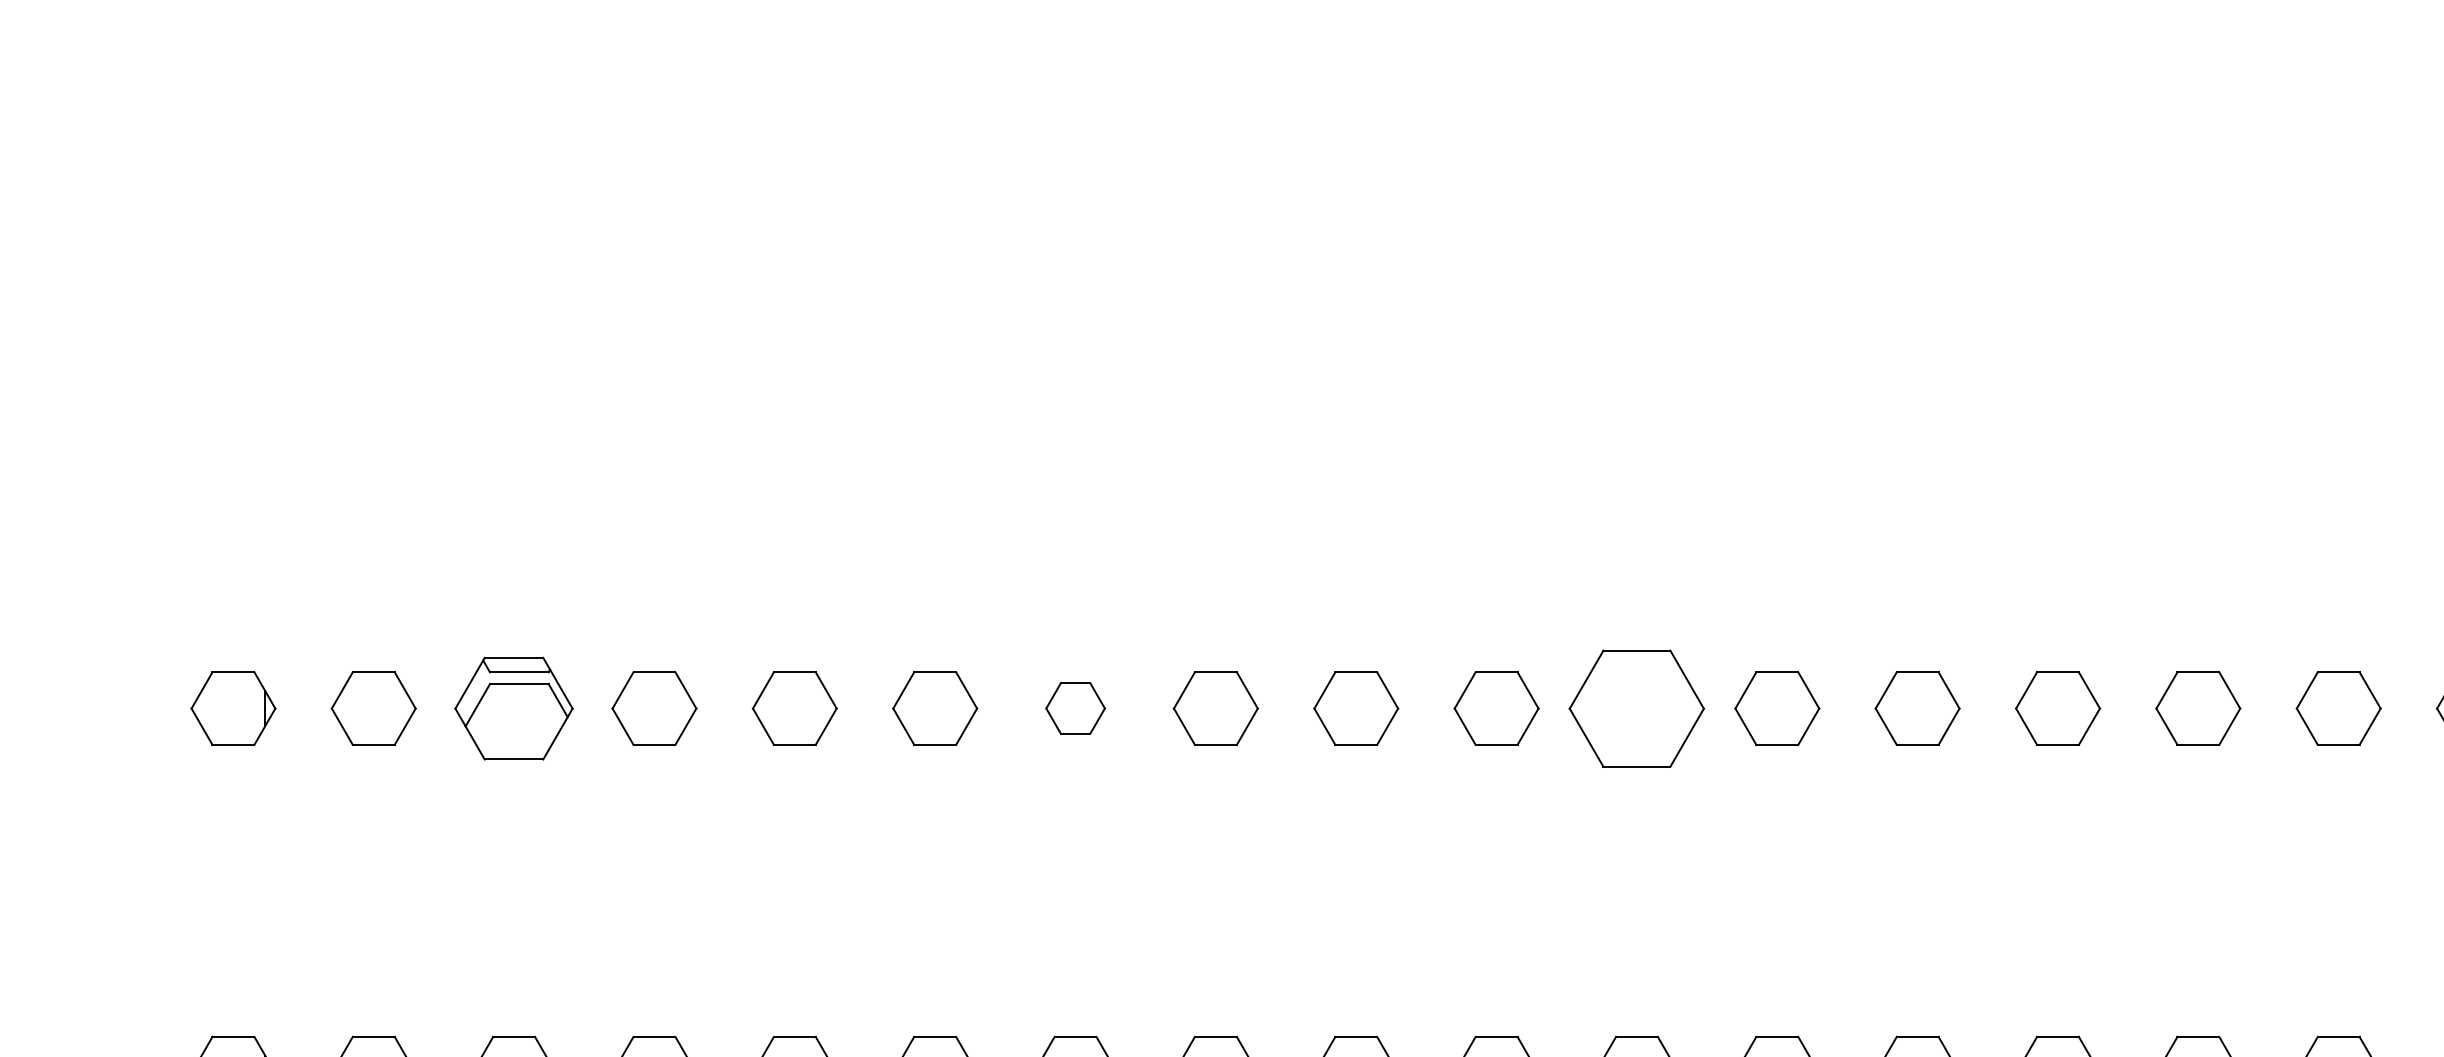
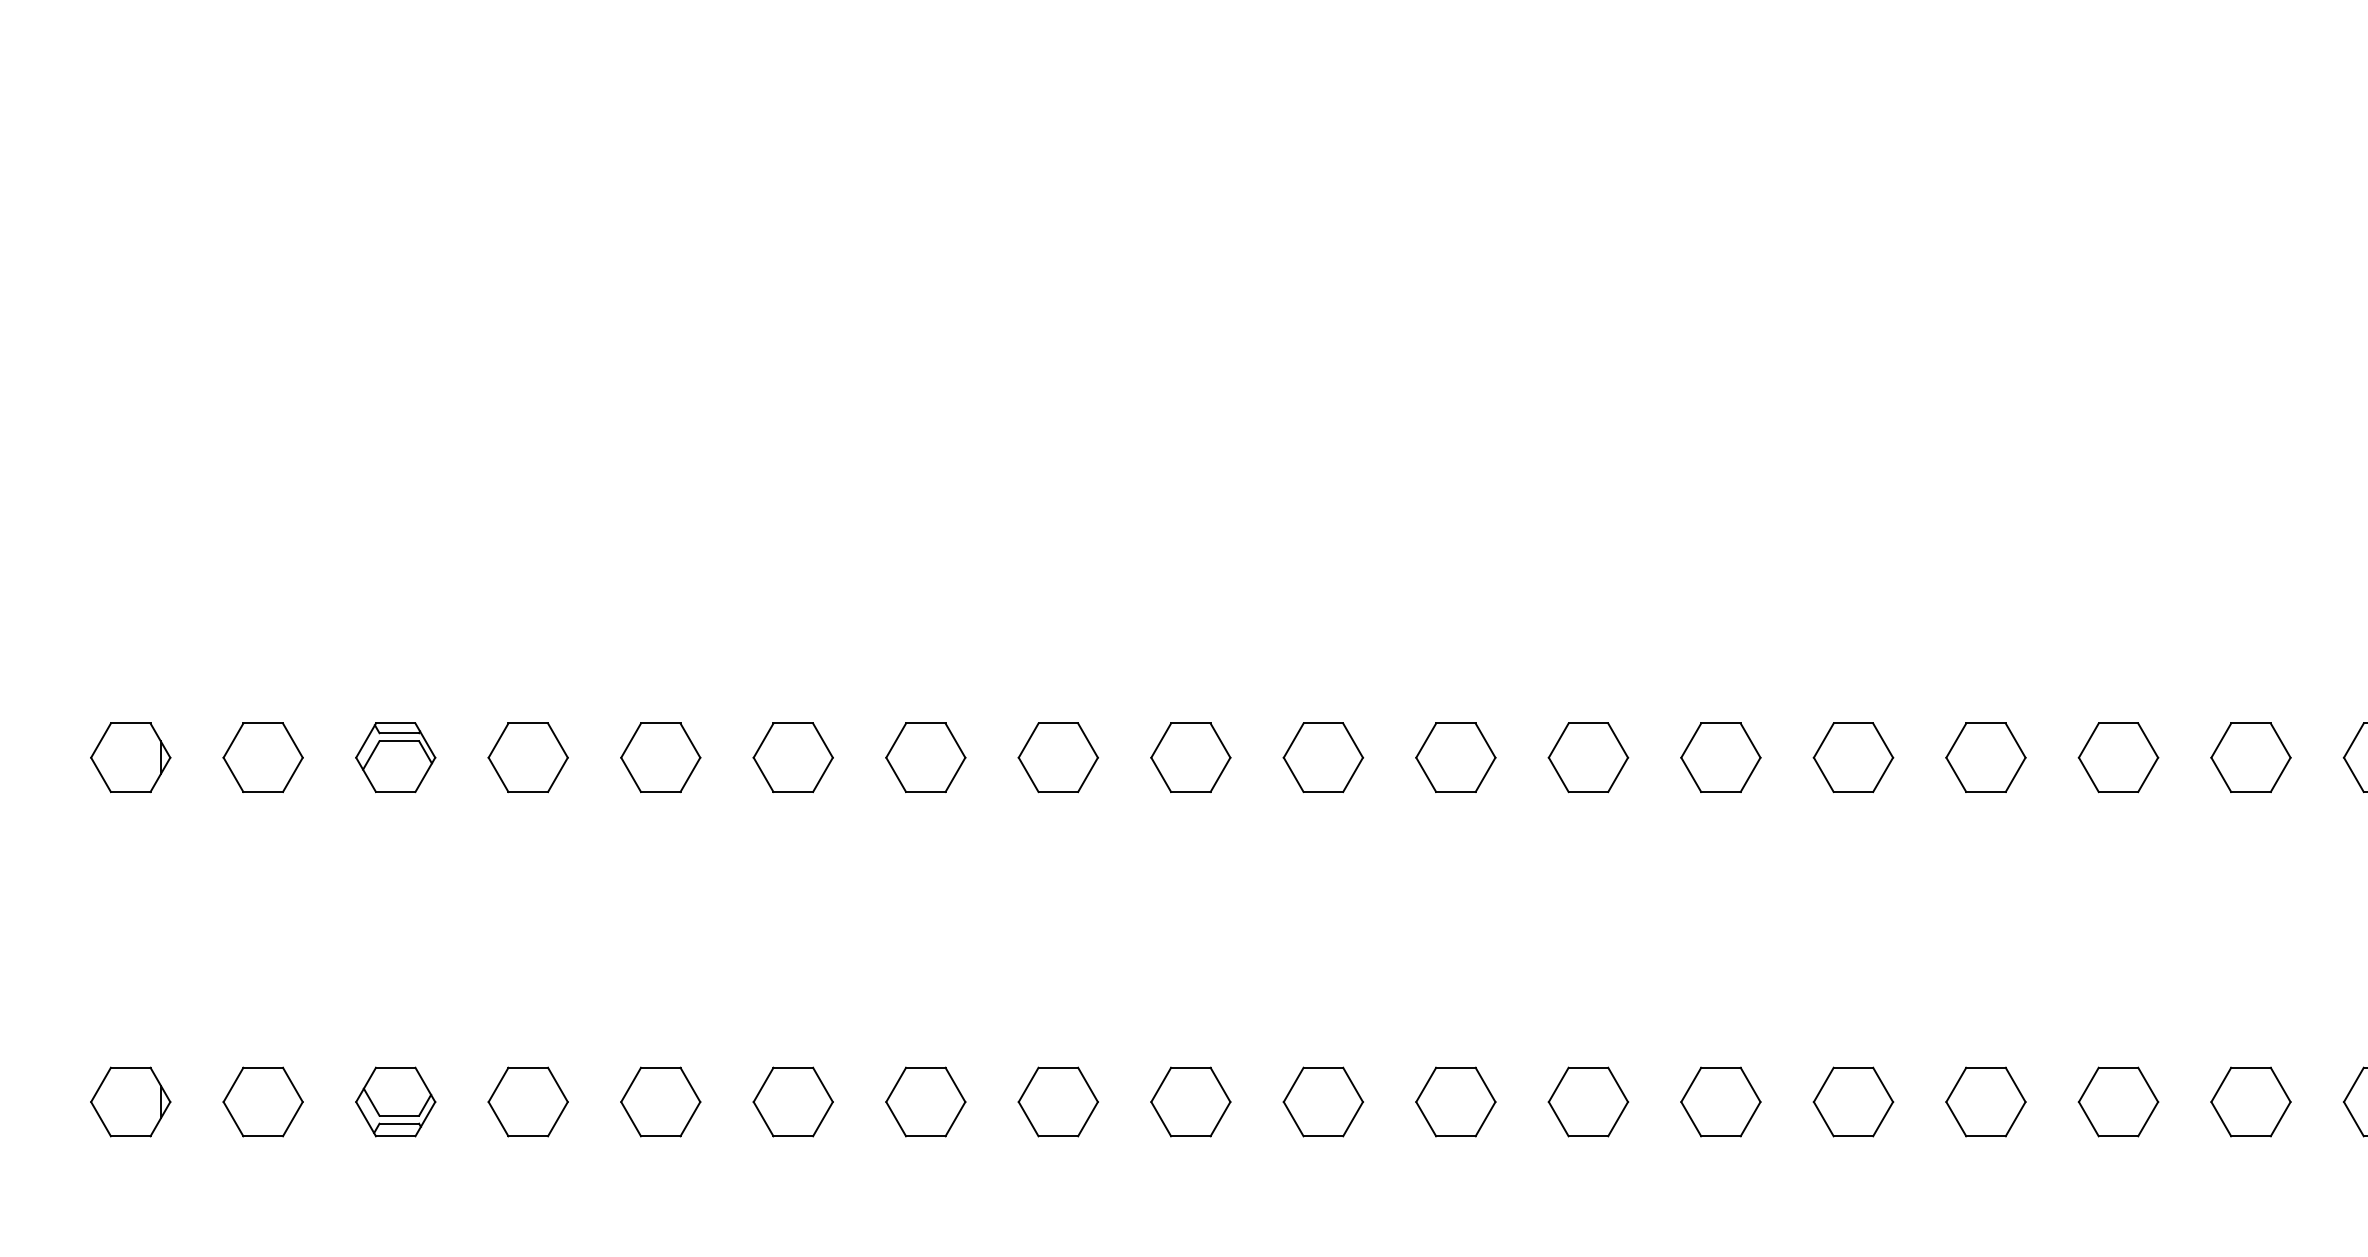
part: (513, 708) -> (395, 757), size x0.71
part: (1075, 708) -> (925, 757), size x1.43
part: (1636, 708) -> (1455, 757), size x0.62

